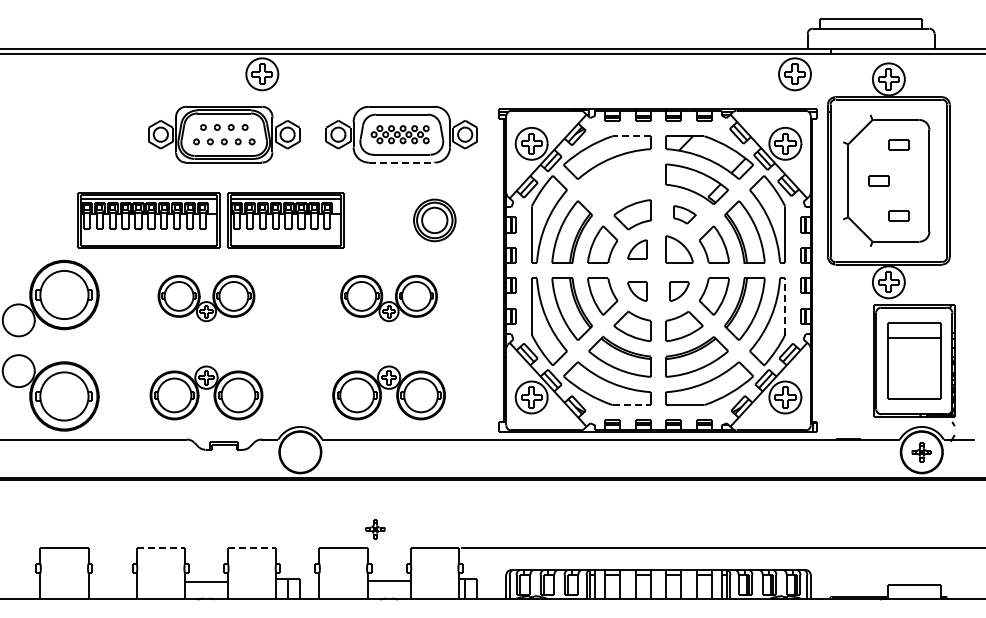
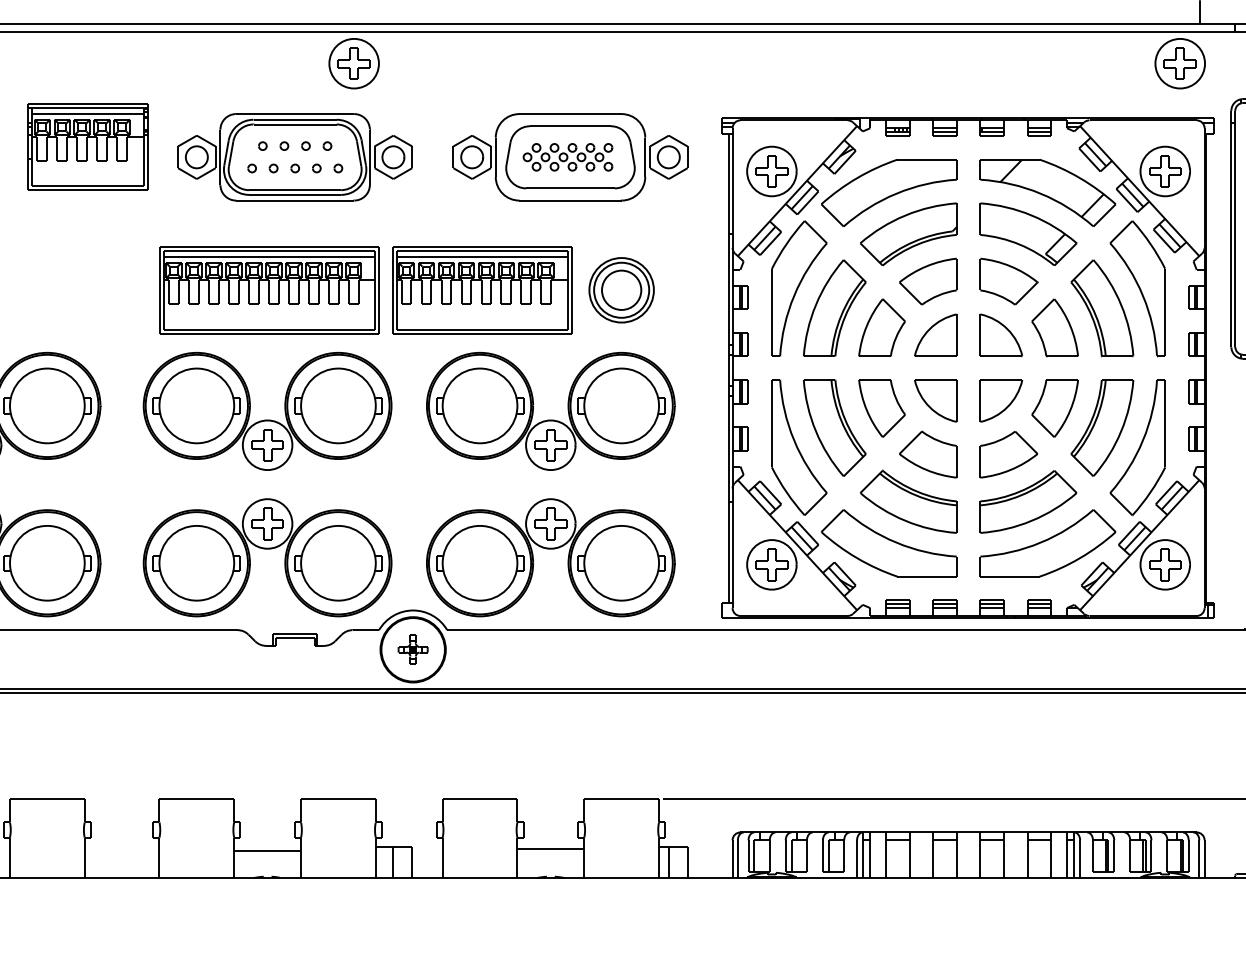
part: (90, 127) -> (87, 146), added
line: (631, 136) -> (926, 160), dashed -> solid
line: (401, 162) -> (570, 200), dashed -> solid
part: (619, 183) -> (908, 233), added
part: (684, 214) -> (1008, 281), size x1.67
part: (210, 220) -> (365, 290), moved
part: (637, 249) -> (935, 335), size x1.43
part: (637, 291) -> (935, 400), size x1.43
part: (679, 291) -> (1001, 400), size x1.43
part: (206, 298) -> (267, 411), size x1.67
part: (388, 298) -> (549, 411), size x1.67
line: (785, 305) -> (1165, 422), dashed -> solid
part: (206, 392) -> (267, 557), size x1.43
part: (388, 392) -> (549, 557), size x1.43
line: (632, 405) -> (928, 577), dashed -> solid
part: (375, 529) -> (413, 650), moved
line: (161, 548) -> (197, 799), dashed -> solid
line: (252, 548) -> (338, 799), dashed -> solid

